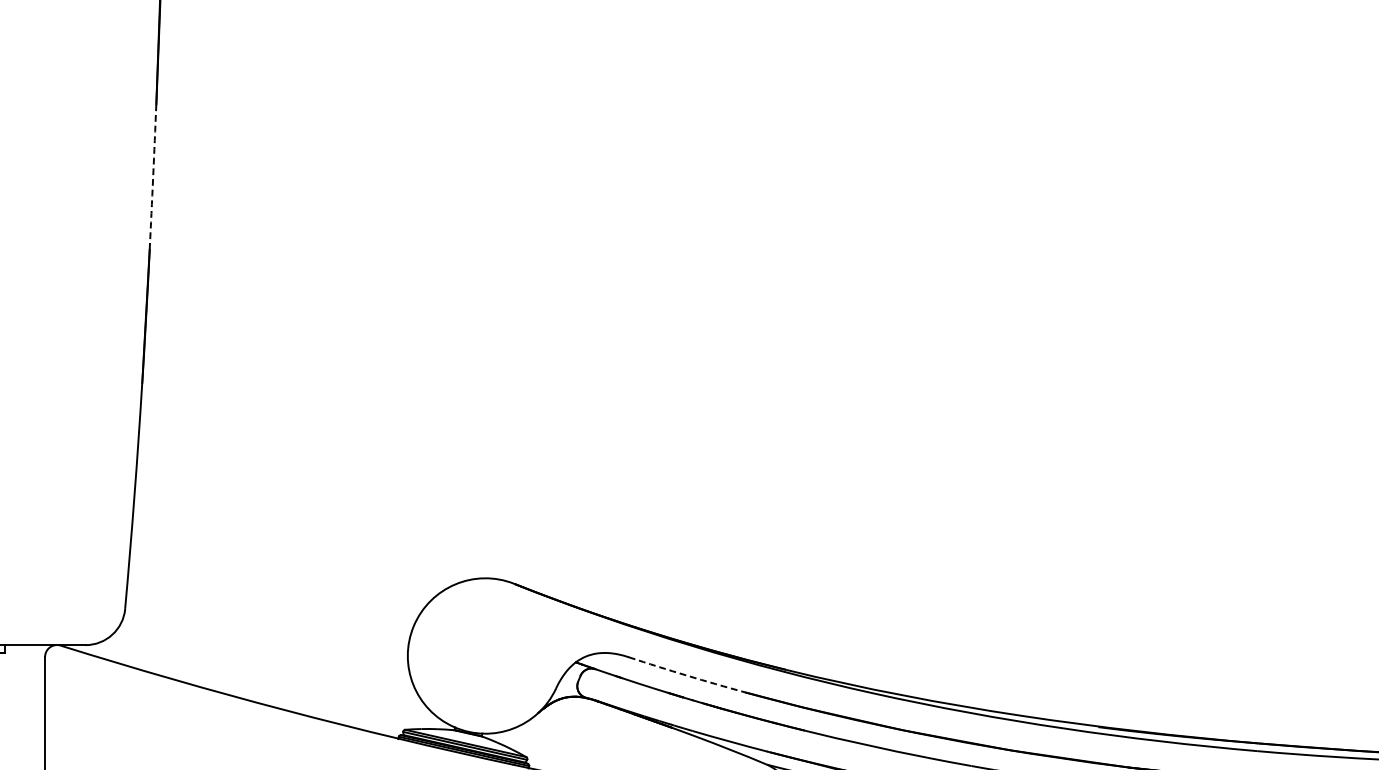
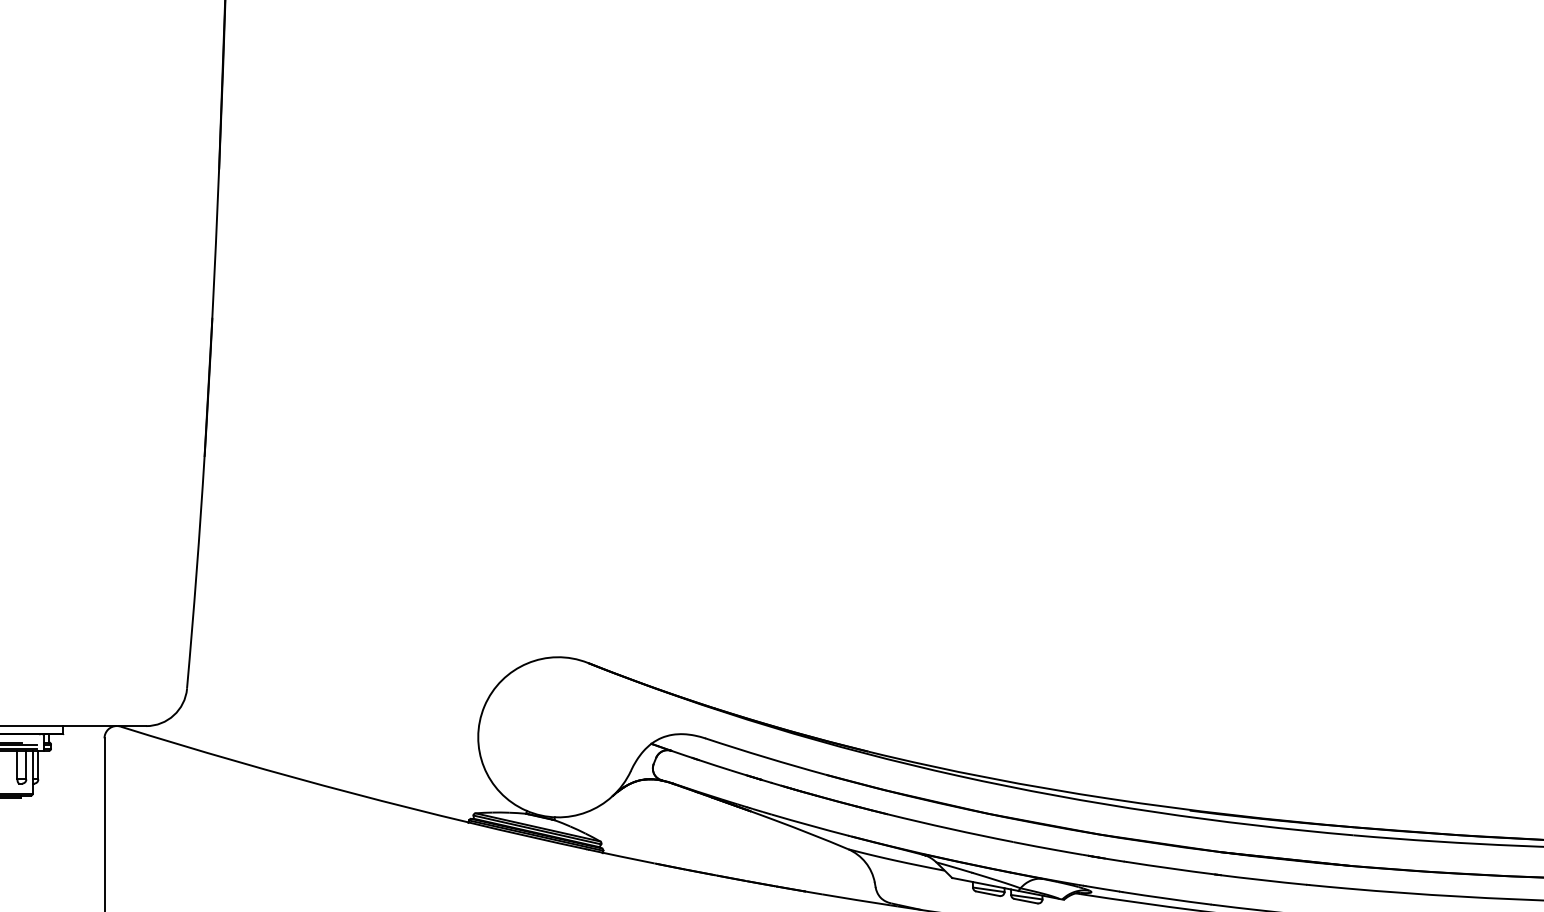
arc: (152, 176) -> (215, 243), dashed -> solid
arc: (686, 675) -> (765, 757), dashed -> solid

